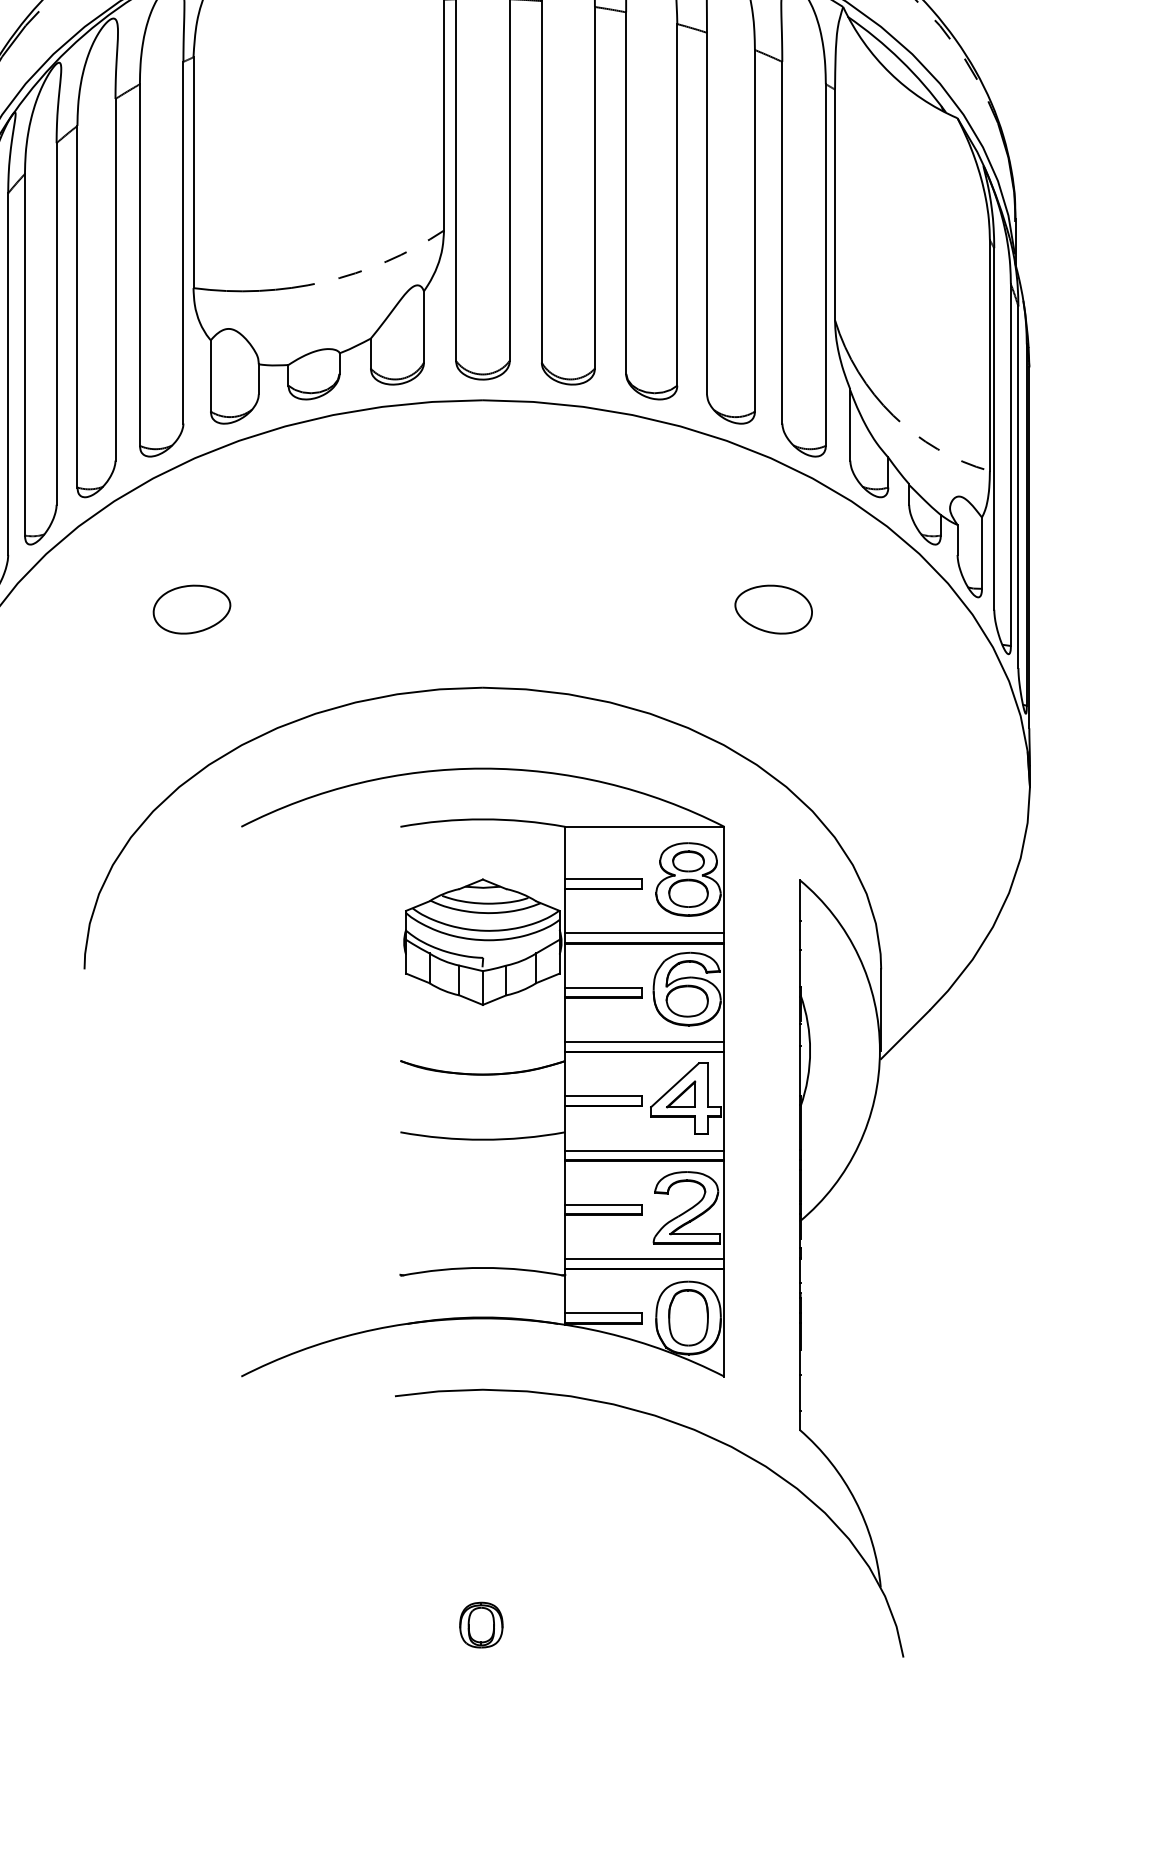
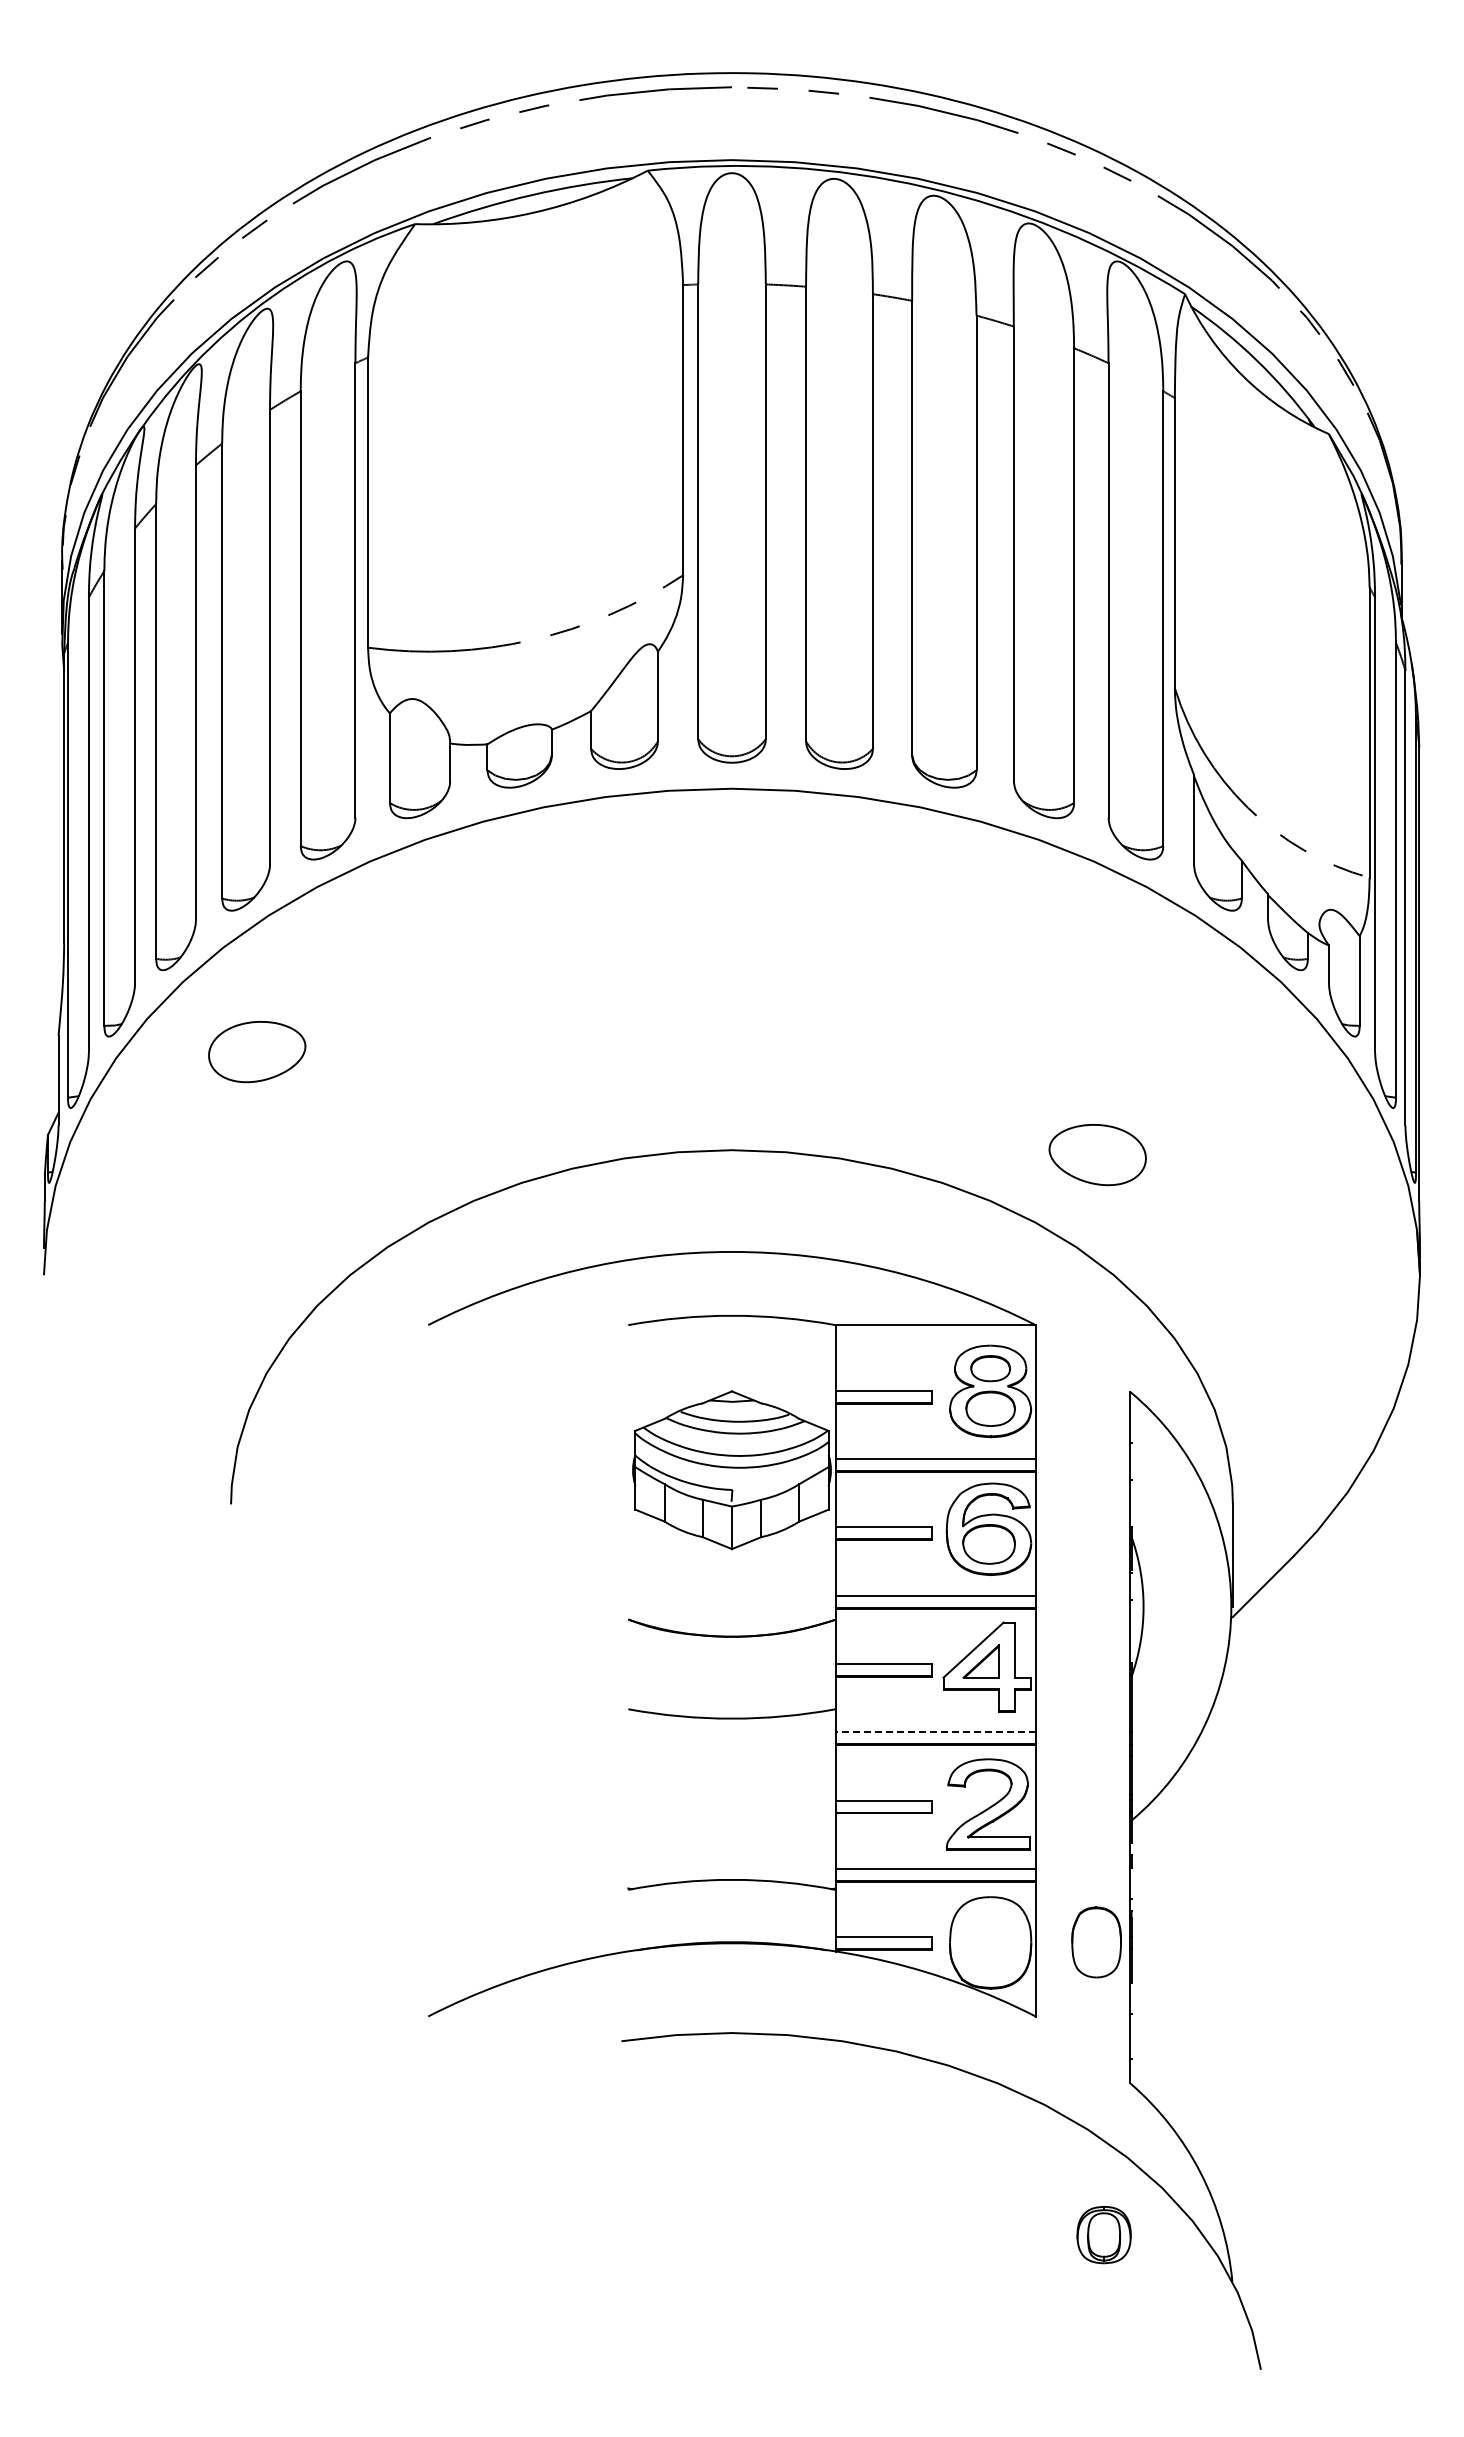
part: (192, 610) -> (257, 1052), moved
part: (773, 610) -> (1097, 1155), moved
line: (644, 1150) -> (935, 1732), solid -> dashed
part: (688, 1317) -> (1096, 1942), moved
part: (480, 1625) -> (1103, 2235), moved

